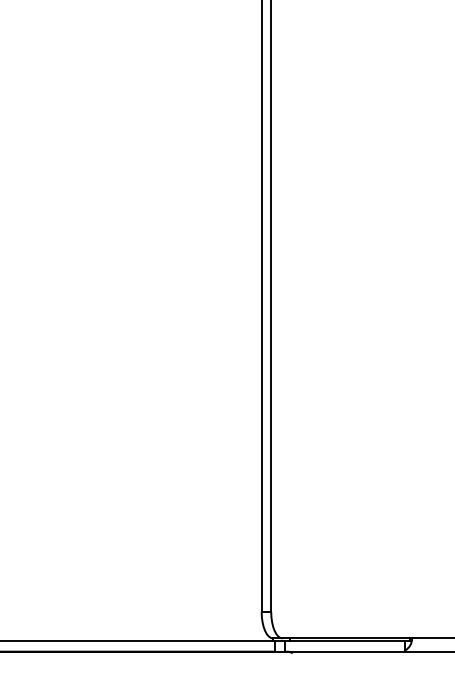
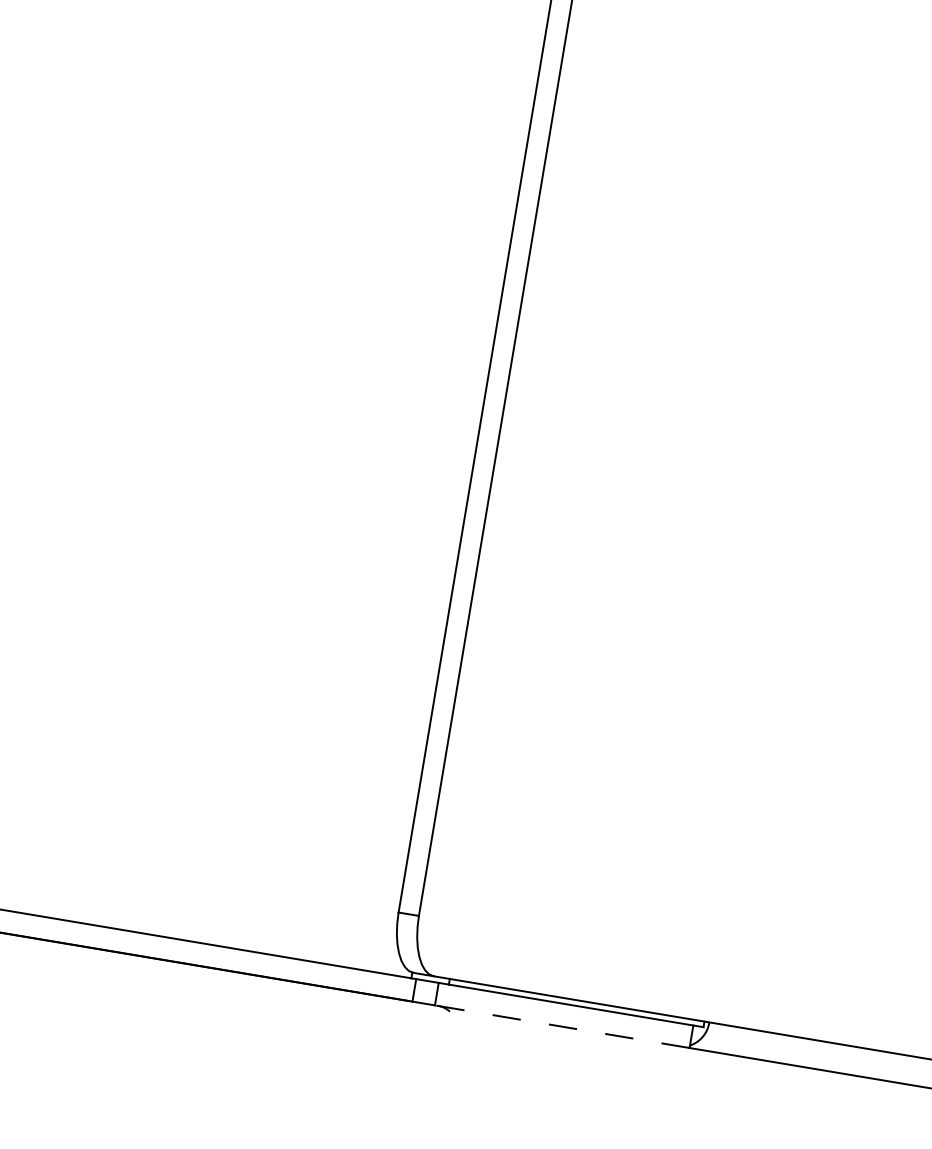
line: (345, 651) -> (562, 1026), solid -> dashed

